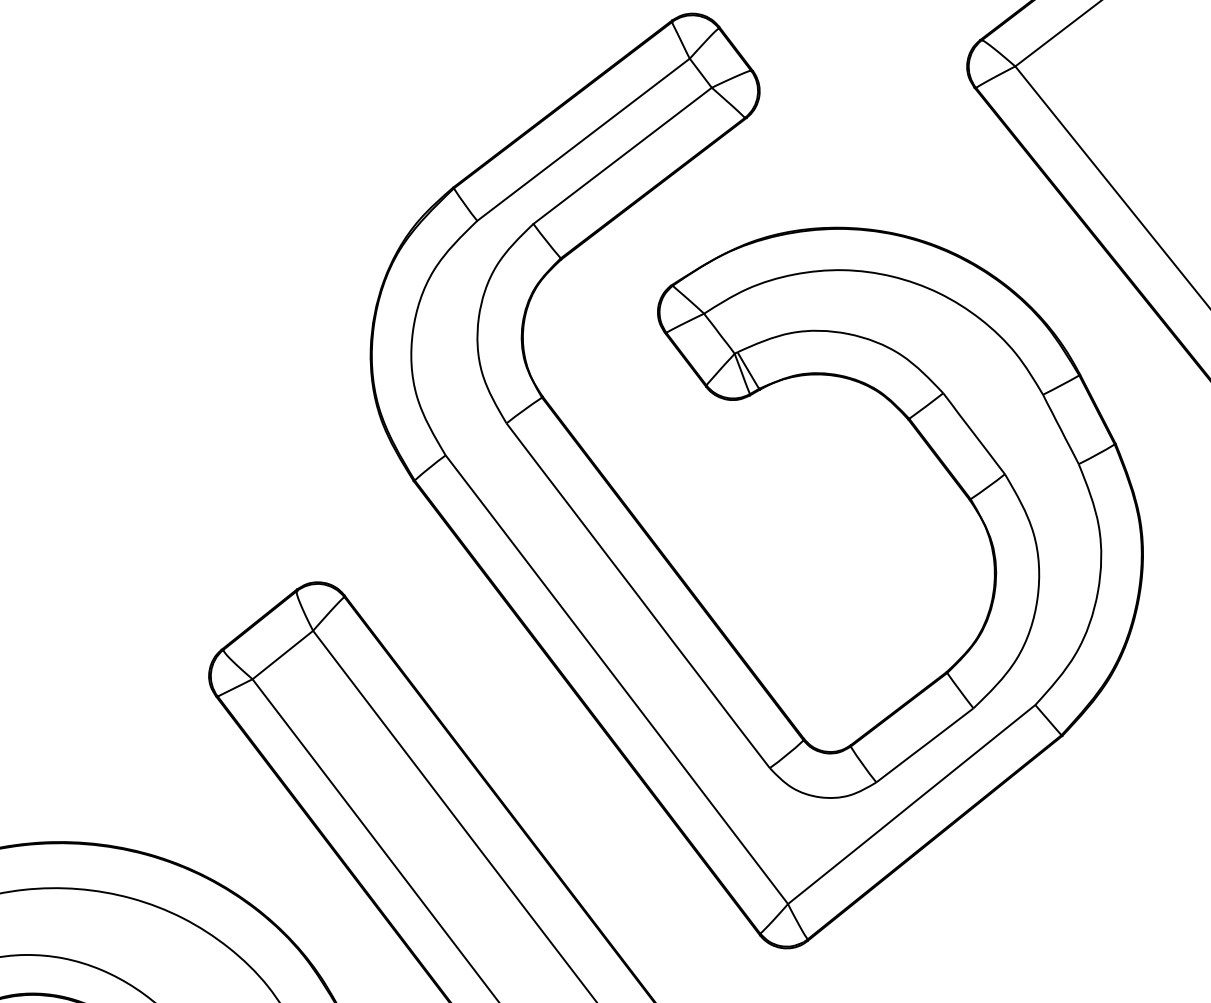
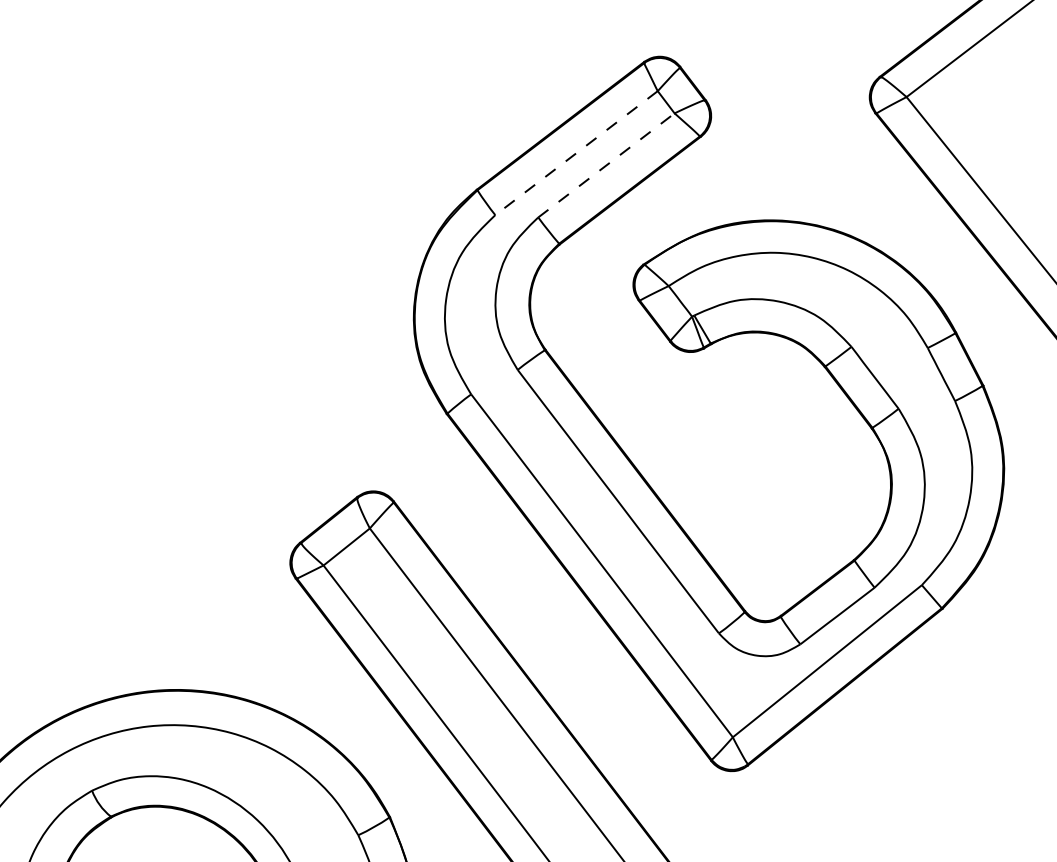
line: (583, 140) -> (576, 153), solid -> dashed
line: (622, 155) -> (606, 165), solid -> dashed

